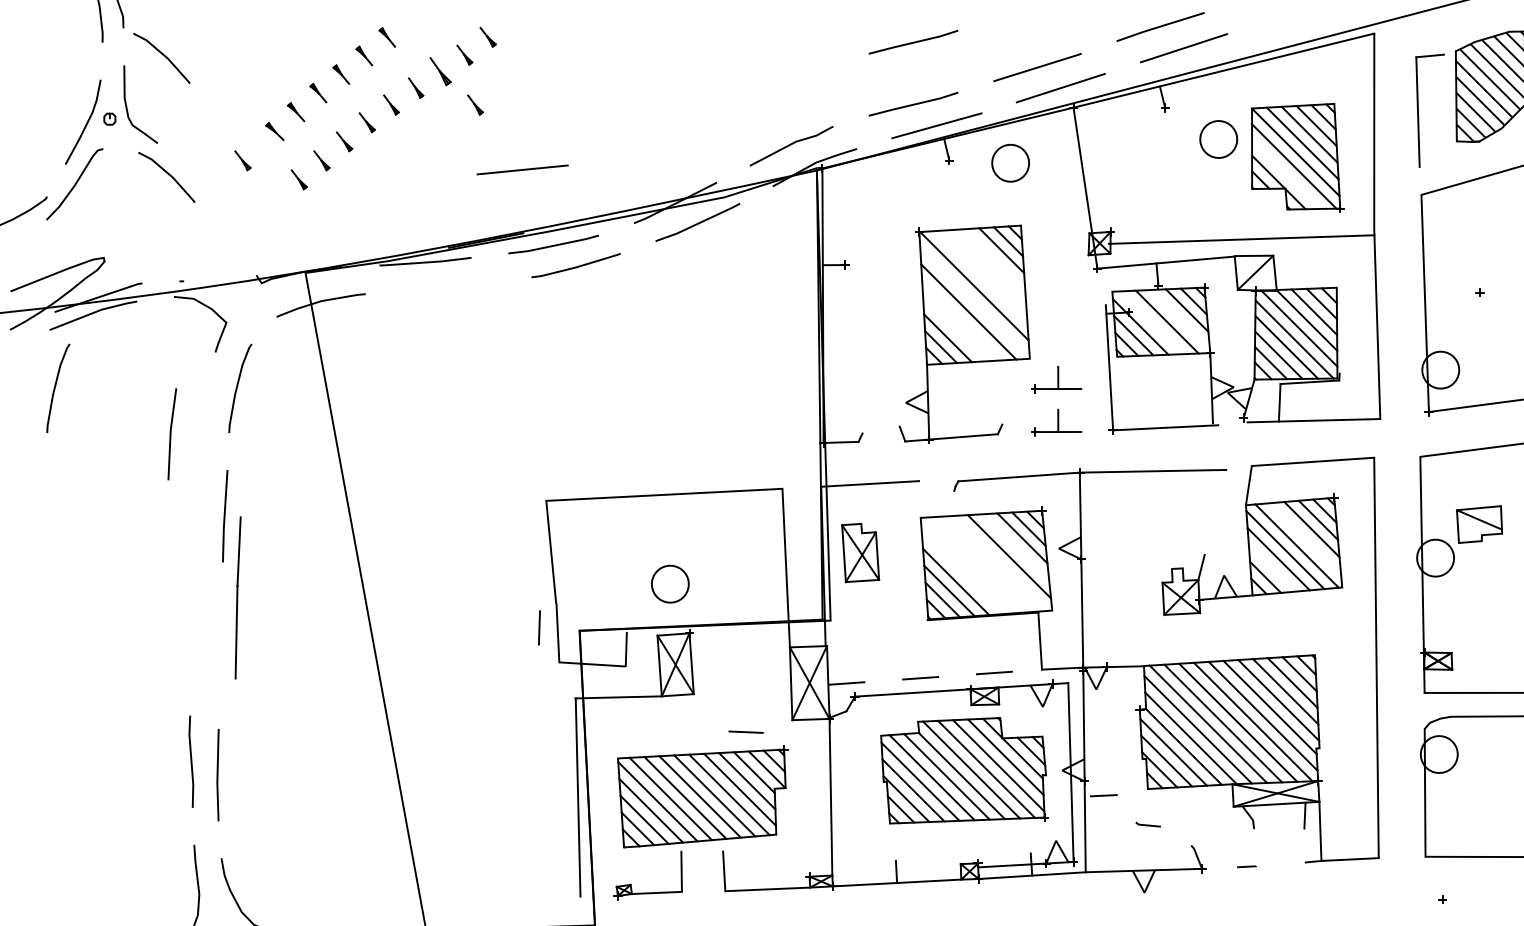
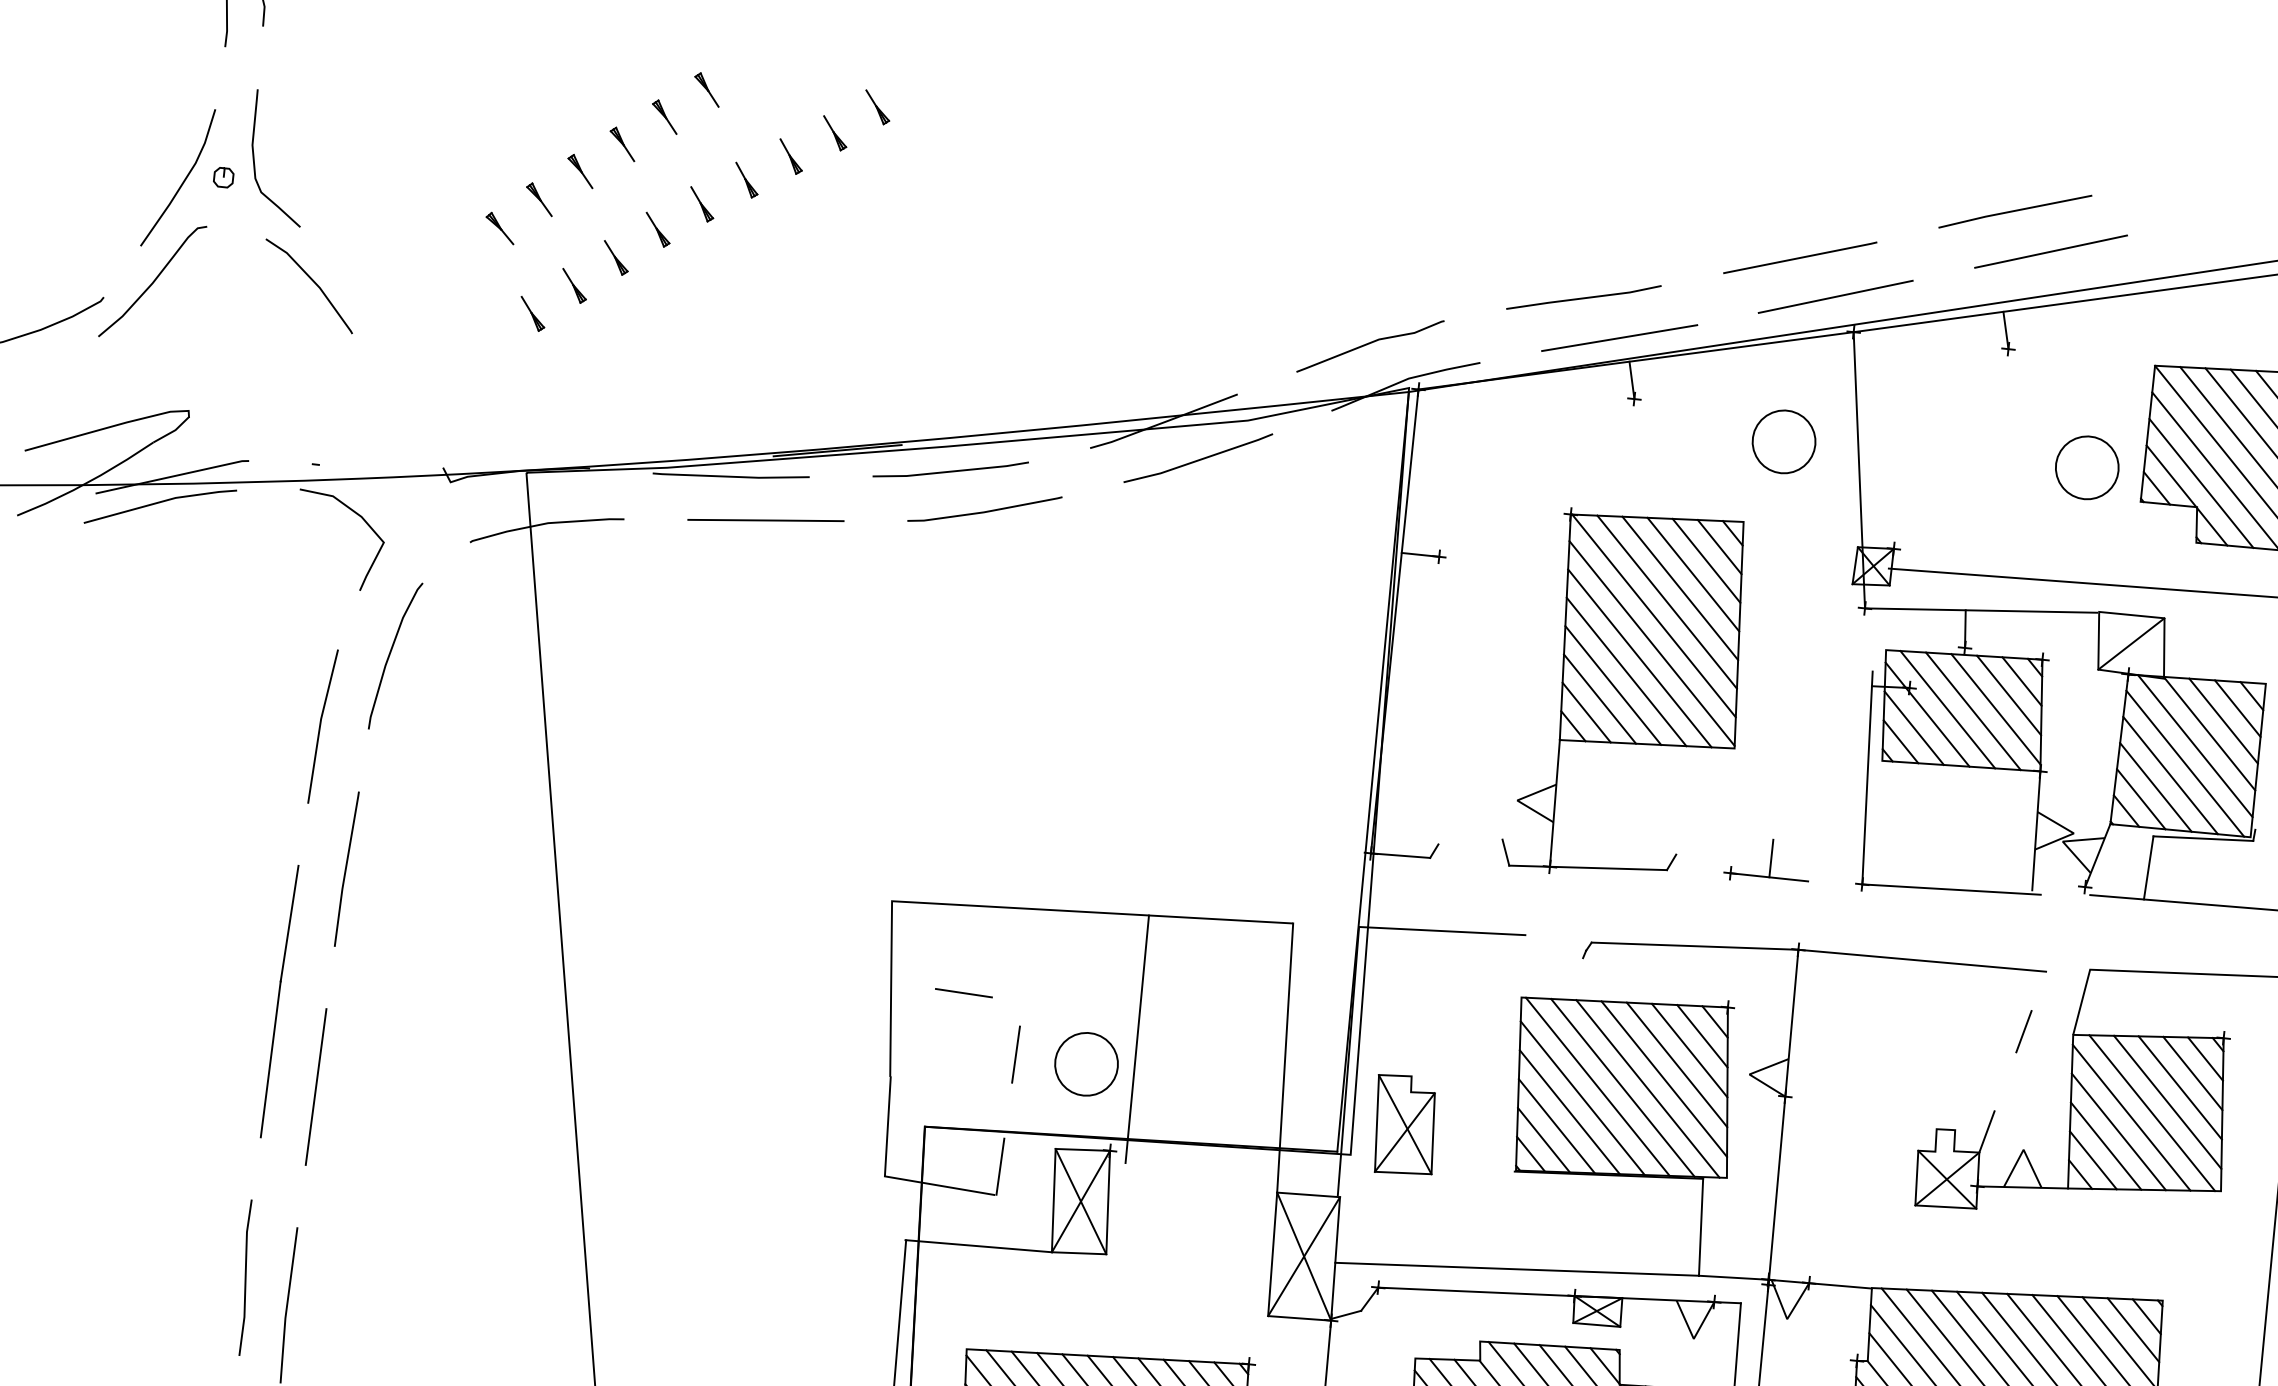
line: (913, 41) -> (1595, 191), removed
line: (163, 56) -> (325, 81), removed
part: (440, 71) -> (790, 156), size x0.71
part: (475, 104) -> (844, 218), removed
part: (1218, 139) -> (2086, 467), moved
part: (242, 160) -> (440, 271), removed
part: (1010, 162) -> (1783, 440), moved
line: (522, 169) -> (765, 519), moved
line: (1286, 174) -> (2201, 483), added
line: (994, 259) -> (1692, 574), added
line: (987, 268) -> (1679, 588), added
line: (980, 277) -> (1665, 602), added
line: (974, 302) -> (1651, 643), added
line: (1179, 319) -> (1994, 709), added
line: (961, 320) -> (1626, 671), added
line: (1151, 322) -> (1946, 709), added
line: (954, 329) -> (1612, 685), added
part: (1056, 379) -> (1775, 788), removed
curve: (56, 386) -> (85, 619), removed
line: (171, 434) -> (321, 726), moved
line: (1216, 505) -> (2023, 1029), added
line: (1305, 538) -> (2167, 1101), added
line: (1015, 547) -> (1676, 1064), added
part: (860, 553) -> (1404, 1126), moved
line: (1000, 562) -> (1648, 1087), added
line: (985, 563) -> (1622, 1086), added
line: (970, 565) -> (1596, 1086), added
line: (698, 566) -> (1137, 1039), added
line: (1271, 567) -> (2105, 1144), added
line: (962, 572) -> (1582, 1097), added
line: (237, 597) -> (278, 1000), moved
line: (539, 627) -> (1016, 1053), moved
line: (220, 645) -> (315, 1086), added
line: (935, 677) -> (1517, 1269), dashed -> solid
line: (745, 731) -> (963, 991), moved

